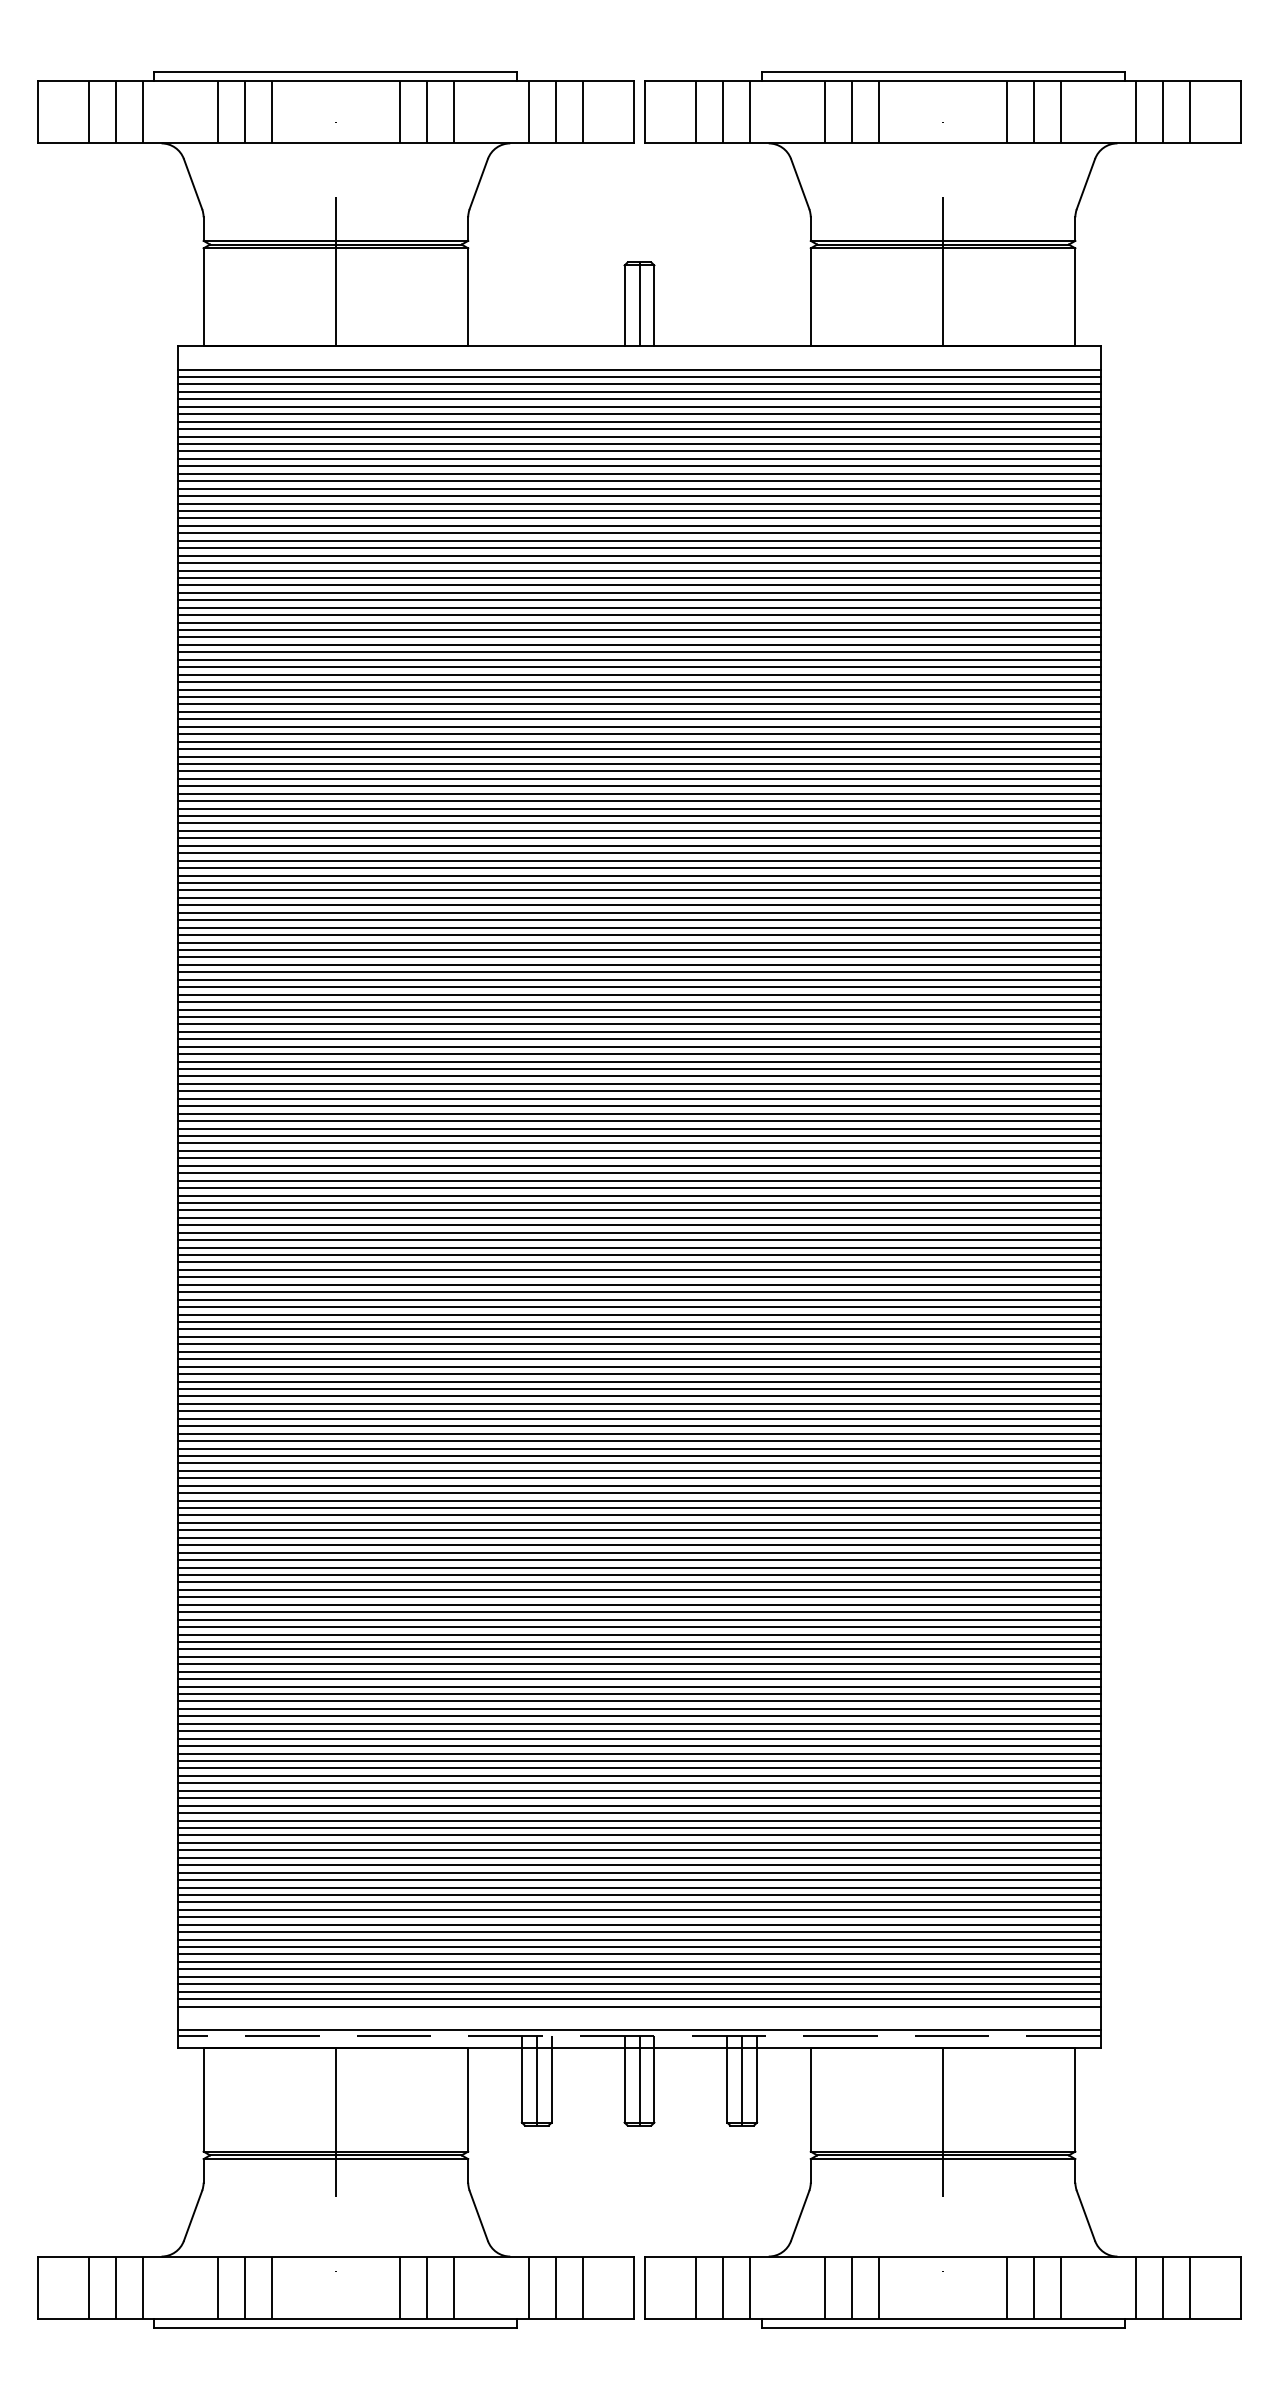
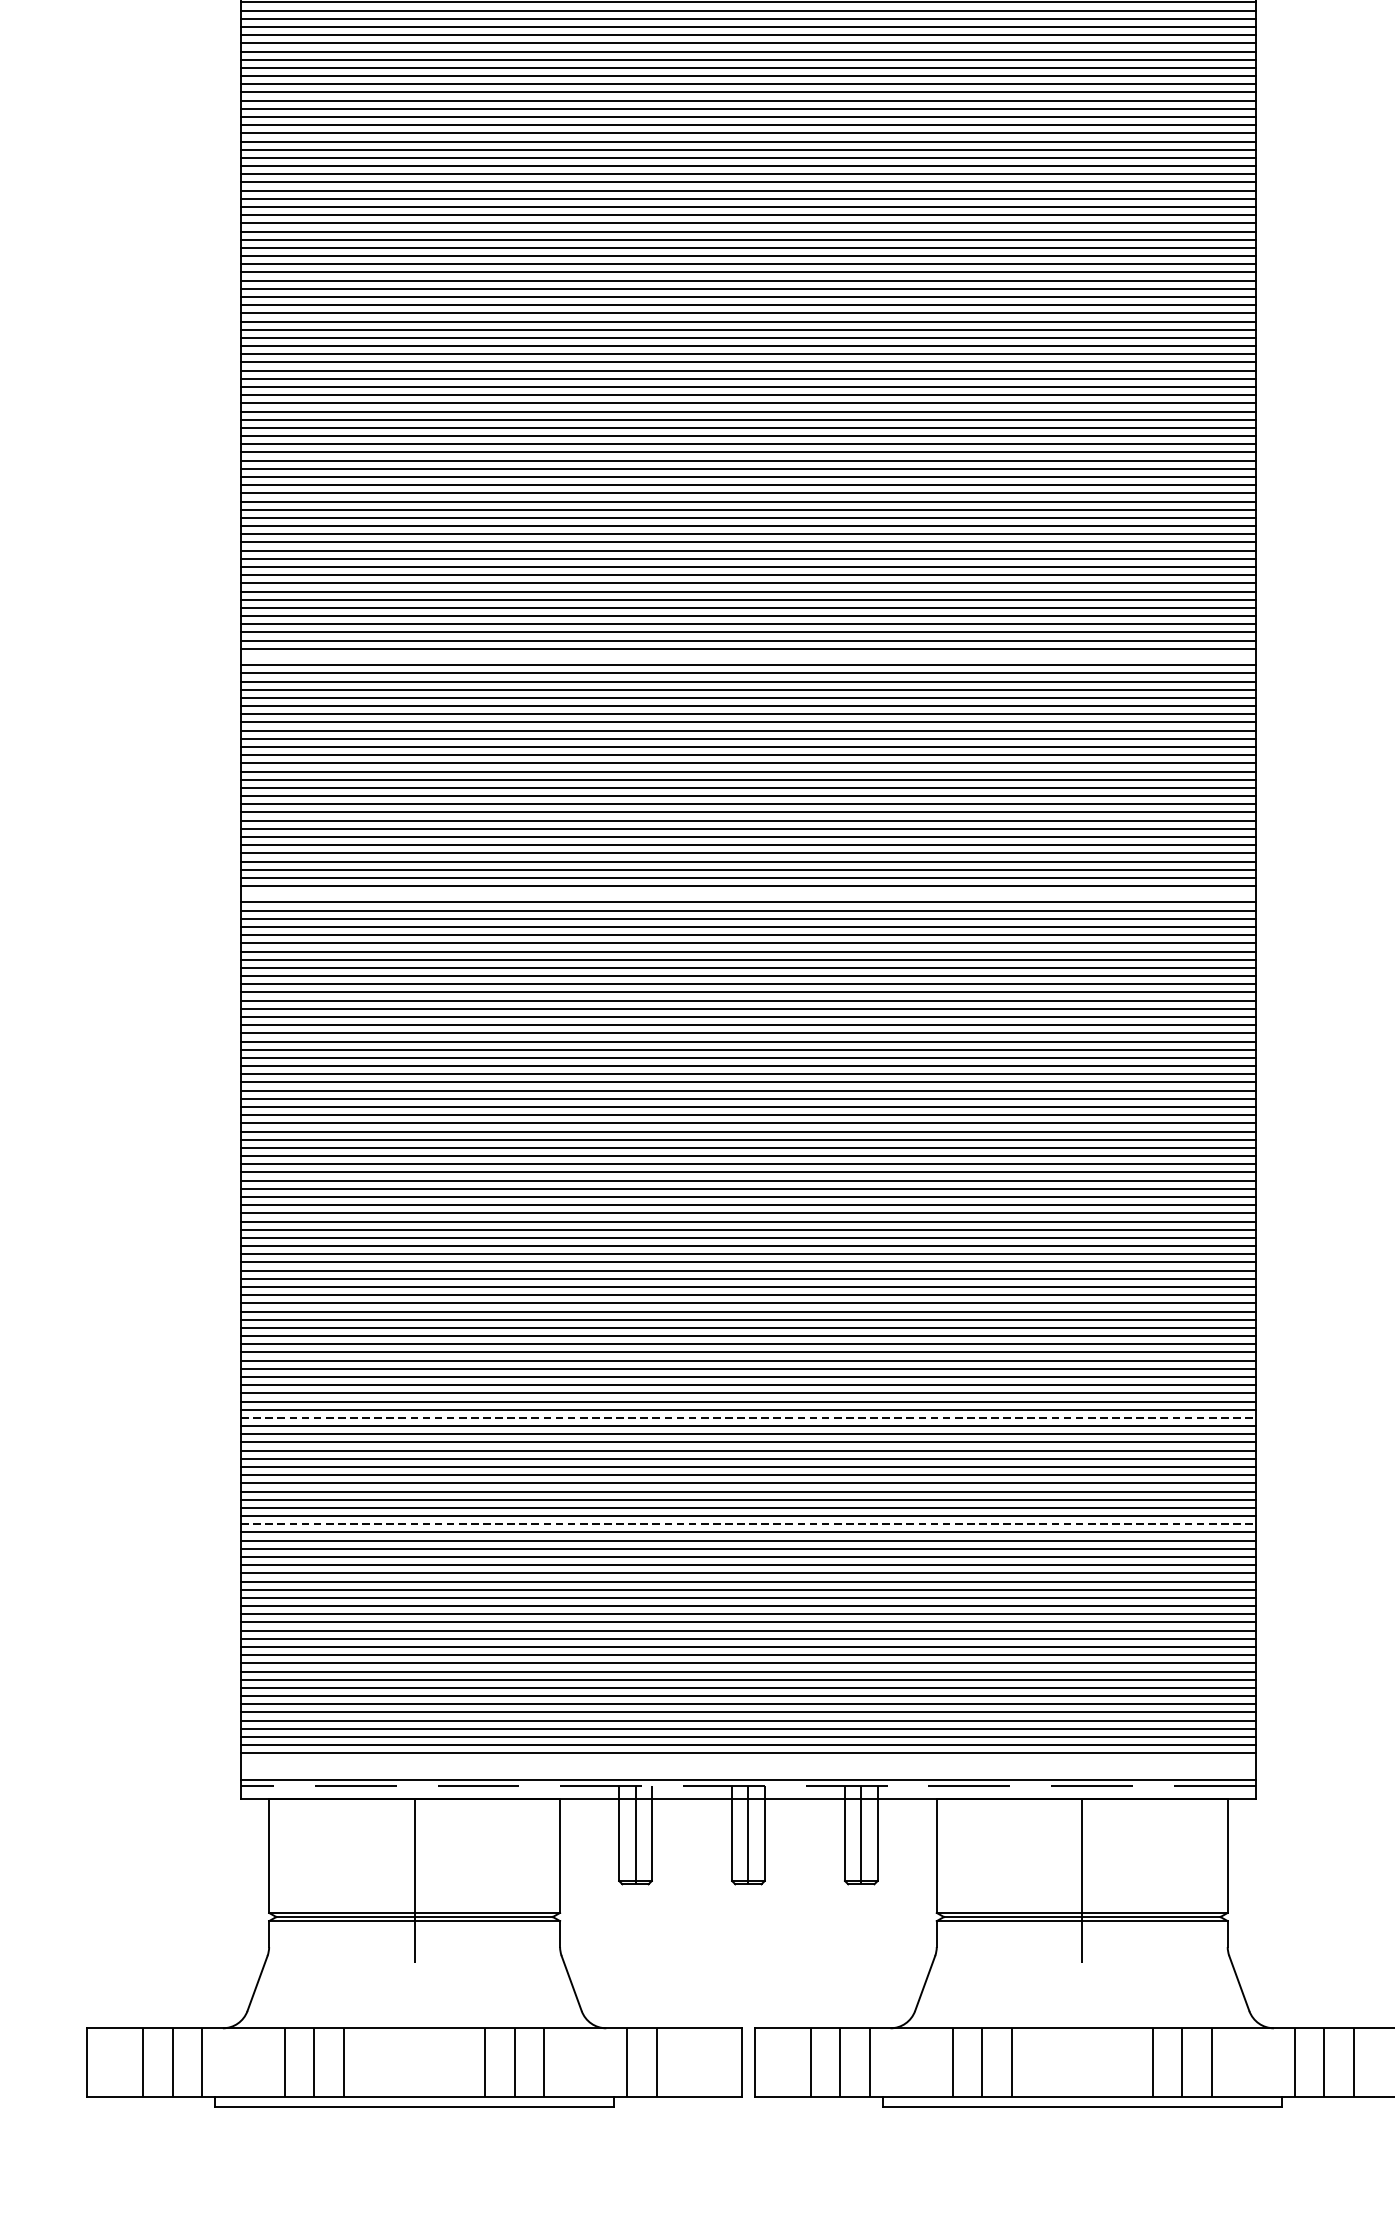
line: (639, 1009) -> (748, 657), removed
line: (639, 1225) -> (748, 894), removed
line: (639, 1701) -> (748, 1417), solid -> dashed
line: (639, 1798) -> (748, 1524), solid -> dashed
line: (582, 2287) -> (685, 2062), removed

